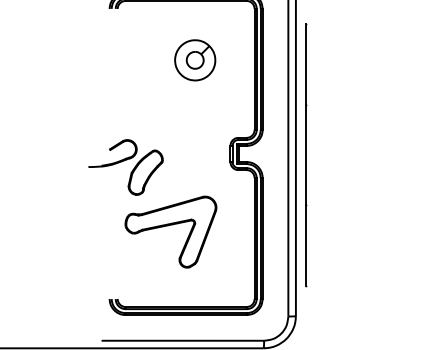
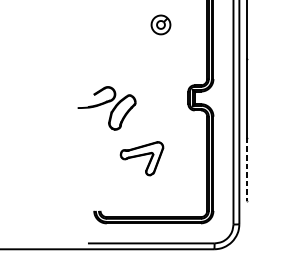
part: (195, 60) -> (161, 25), size x0.6
part: (170, 231) -> (141, 158), size x0.6
line: (305, 246) -> (246, 169), solid -> dashed

